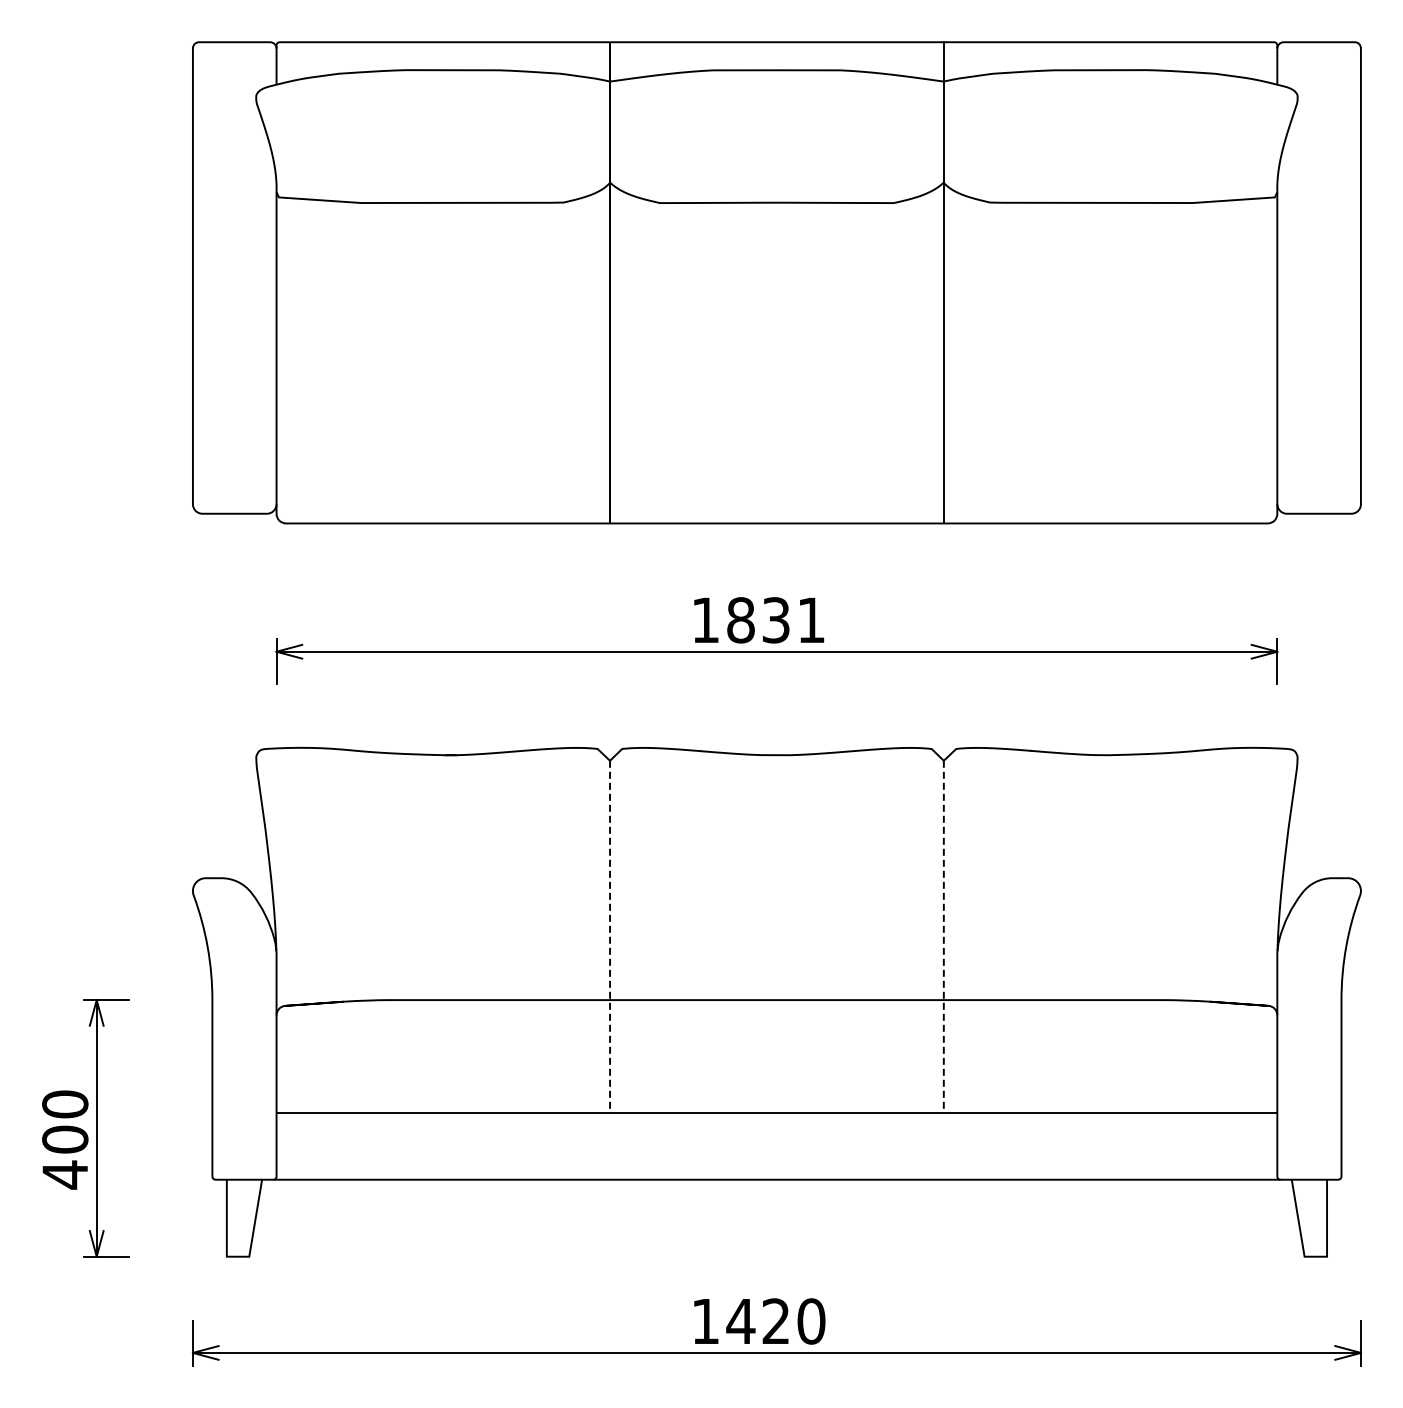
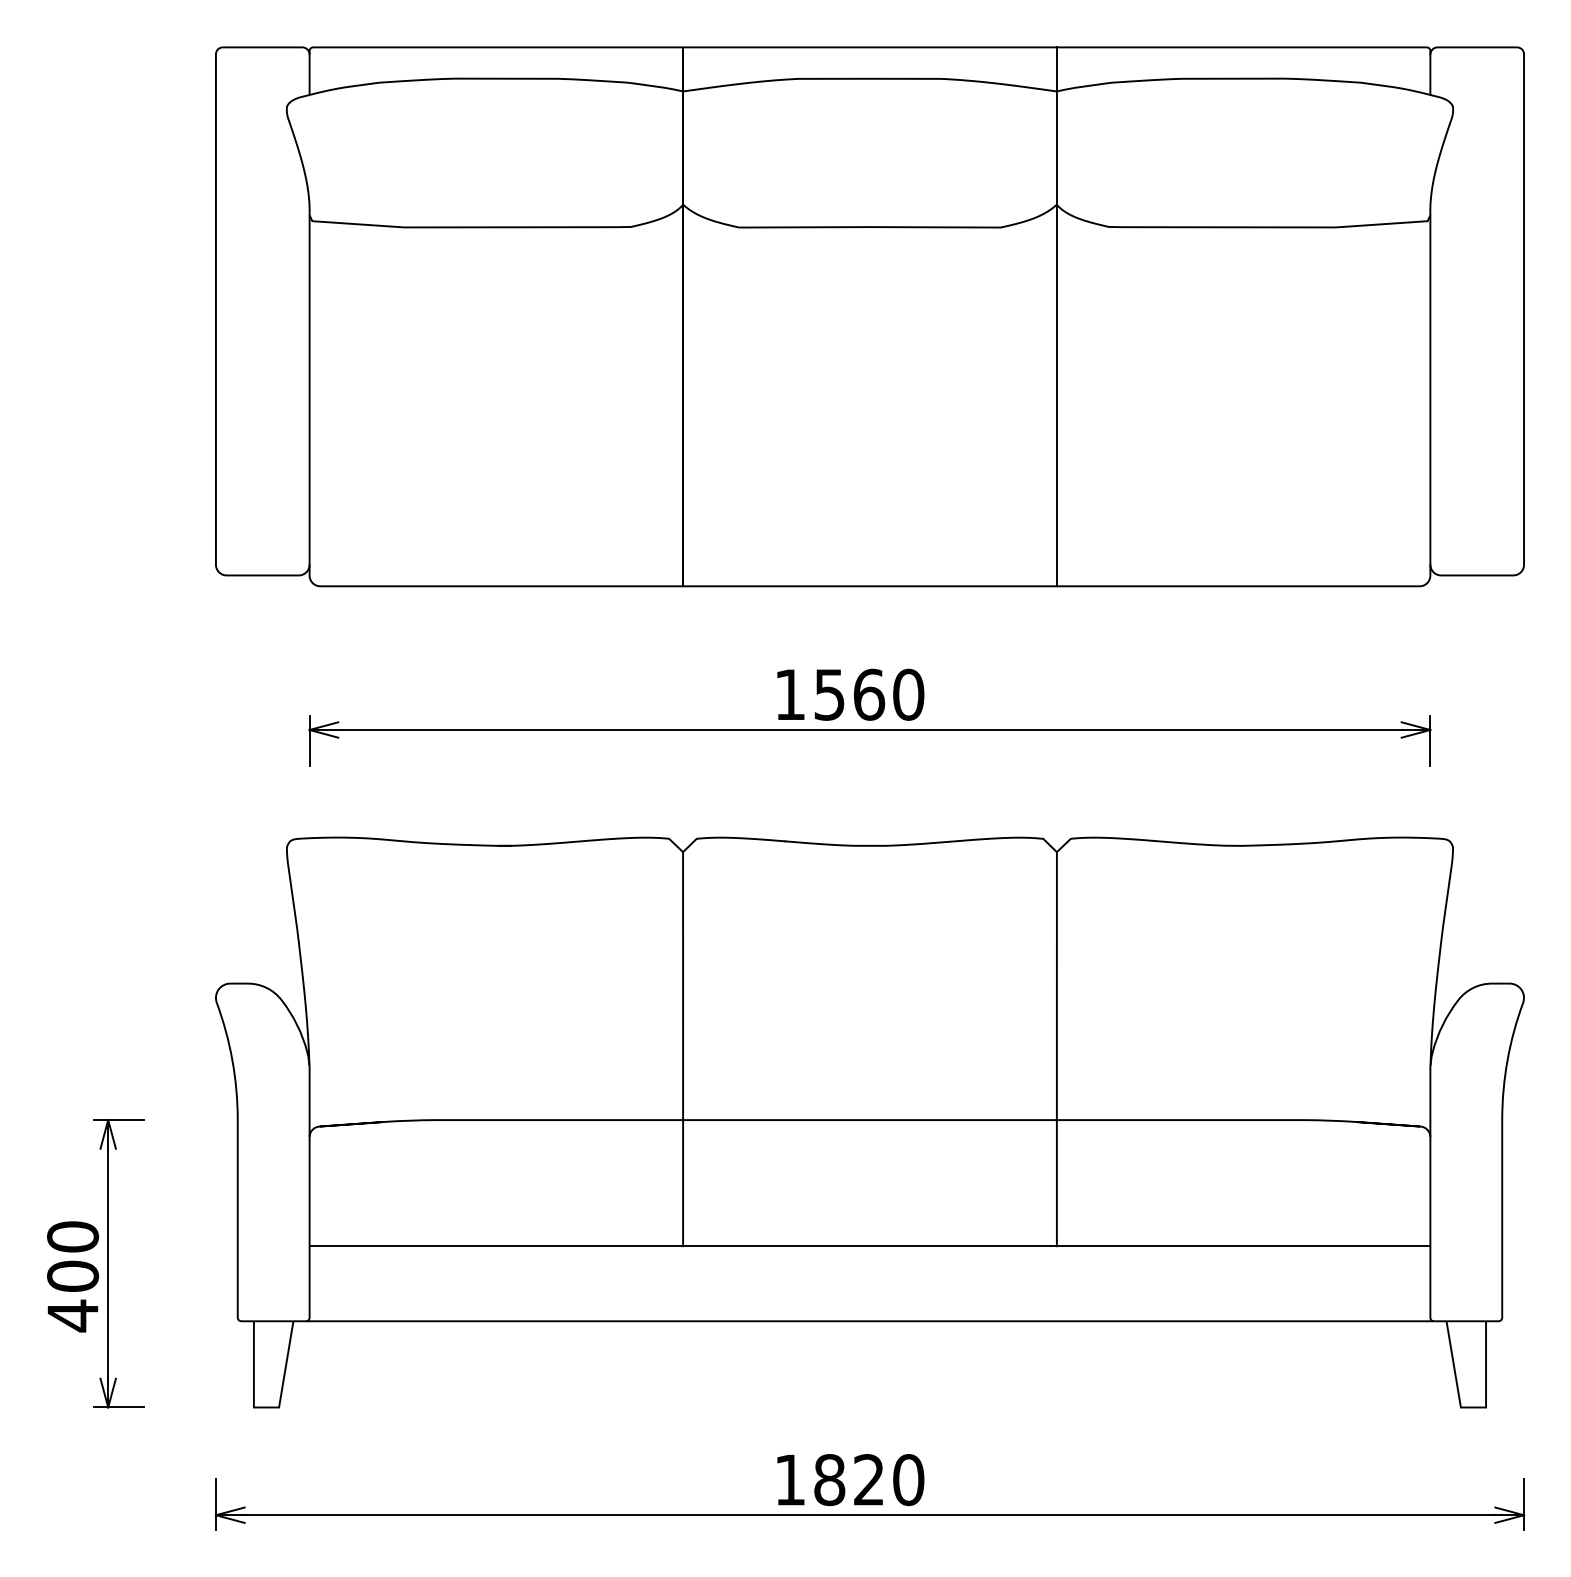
text: (776, 620) -> (869, 694), 1831 -> 1560
line: (610, 936) -> (683, 1048), dashed -> solid
line: (943, 936) -> (1056, 1048), dashed -> solid
text: (740, 1321) -> (829, 1480), 1420 -> 1820

